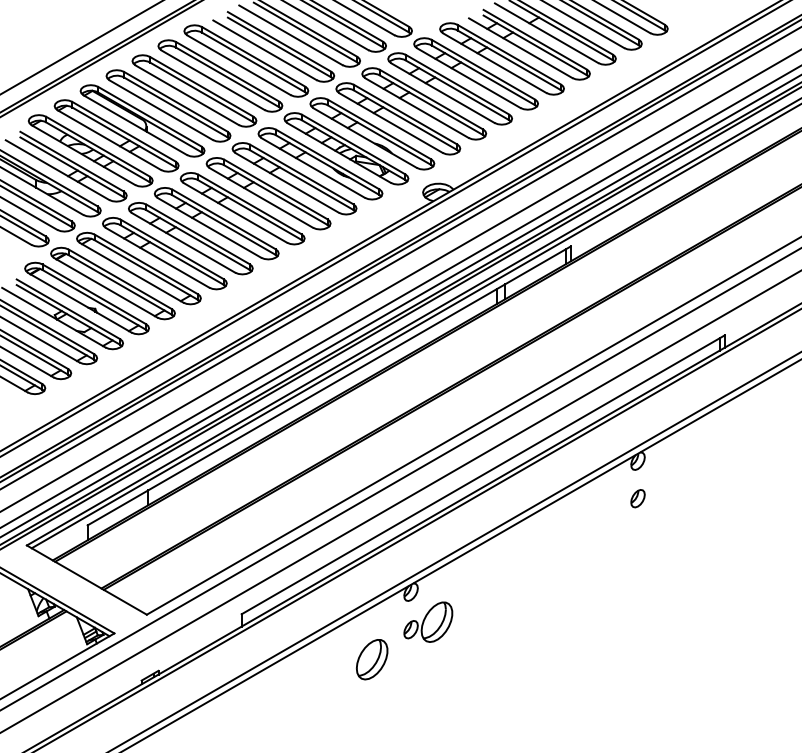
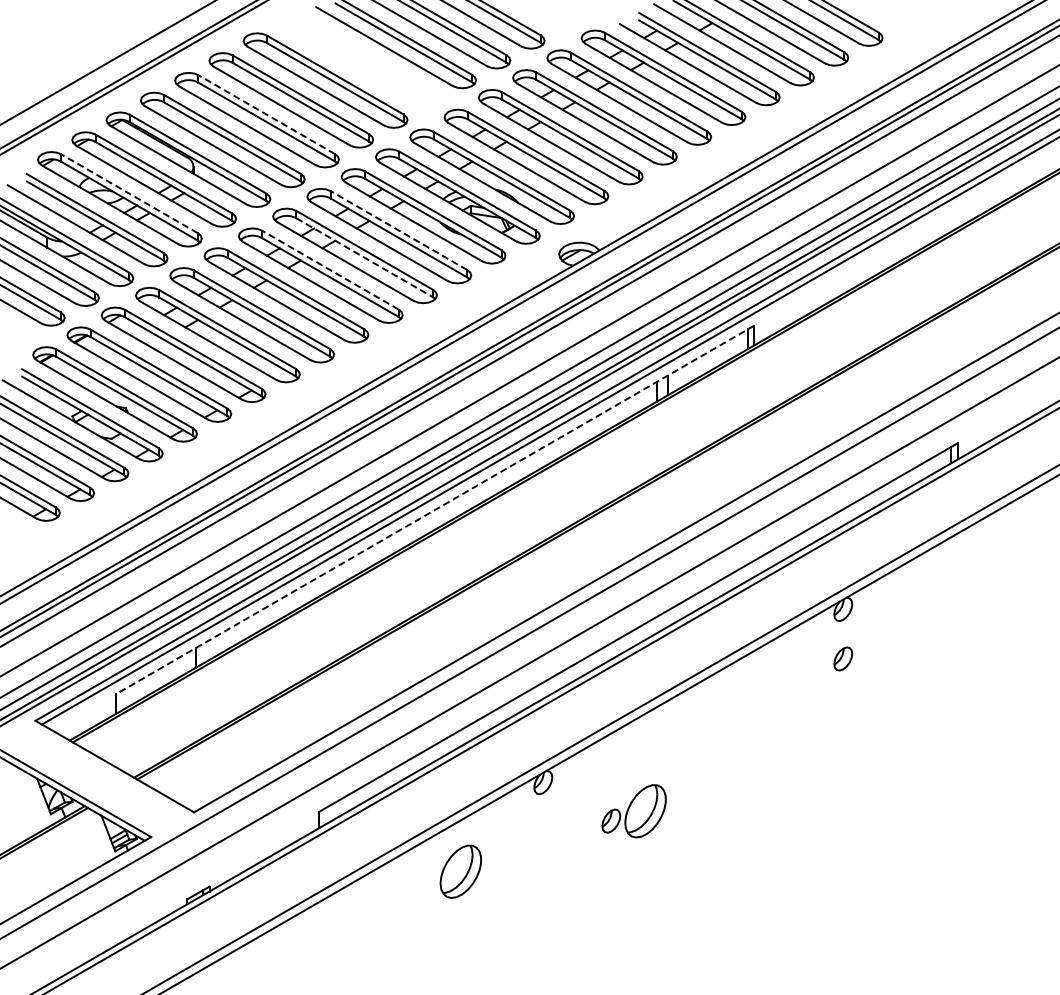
part: (273, 46) -> (361, 61), removed
line: (201, 86) -> (266, 114), solid -> dashed
line: (97, 146) -> (129, 193), solid -> dashed
line: (301, 174) -> (398, 230), solid -> dashed
line: (275, 194) -> (364, 257), solid -> dashed
line: (250, 204) -> (330, 270), solid -> dashed
line: (329, 385) -> (435, 509), solid -> dashed
part: (427, 622) -> (633, 811), moved
part: (371, 659) -> (460, 871), moved

